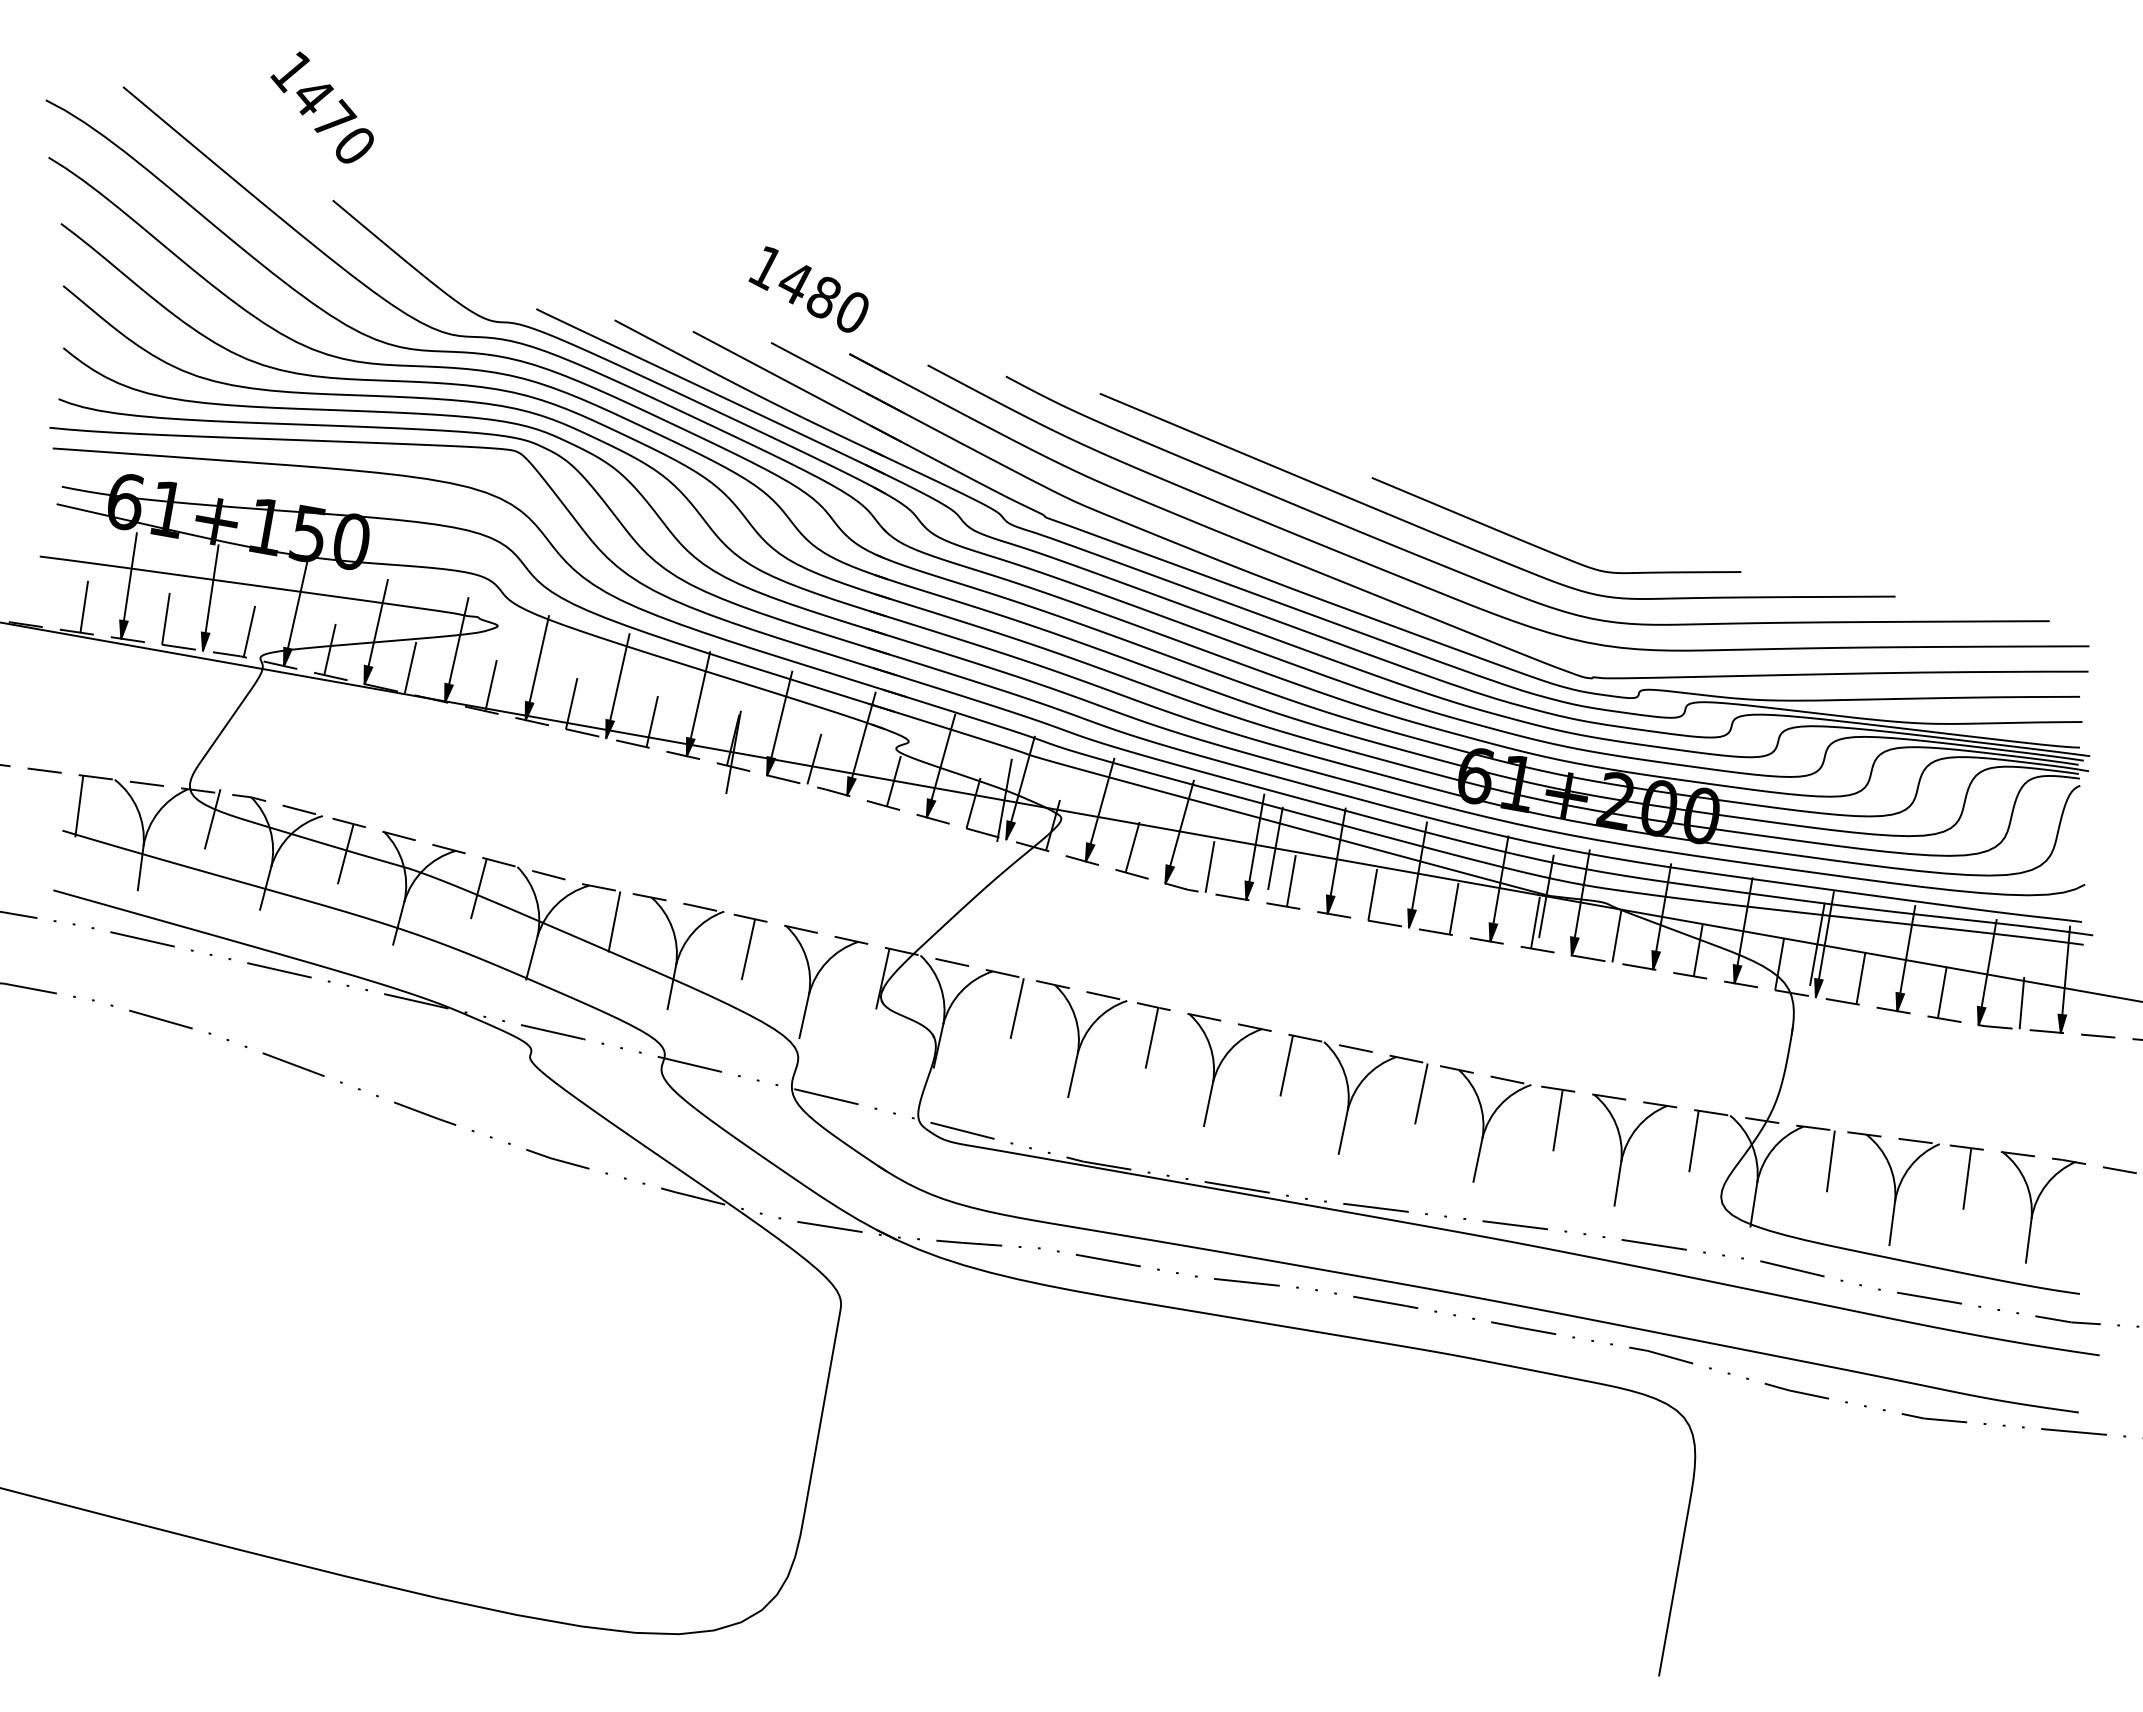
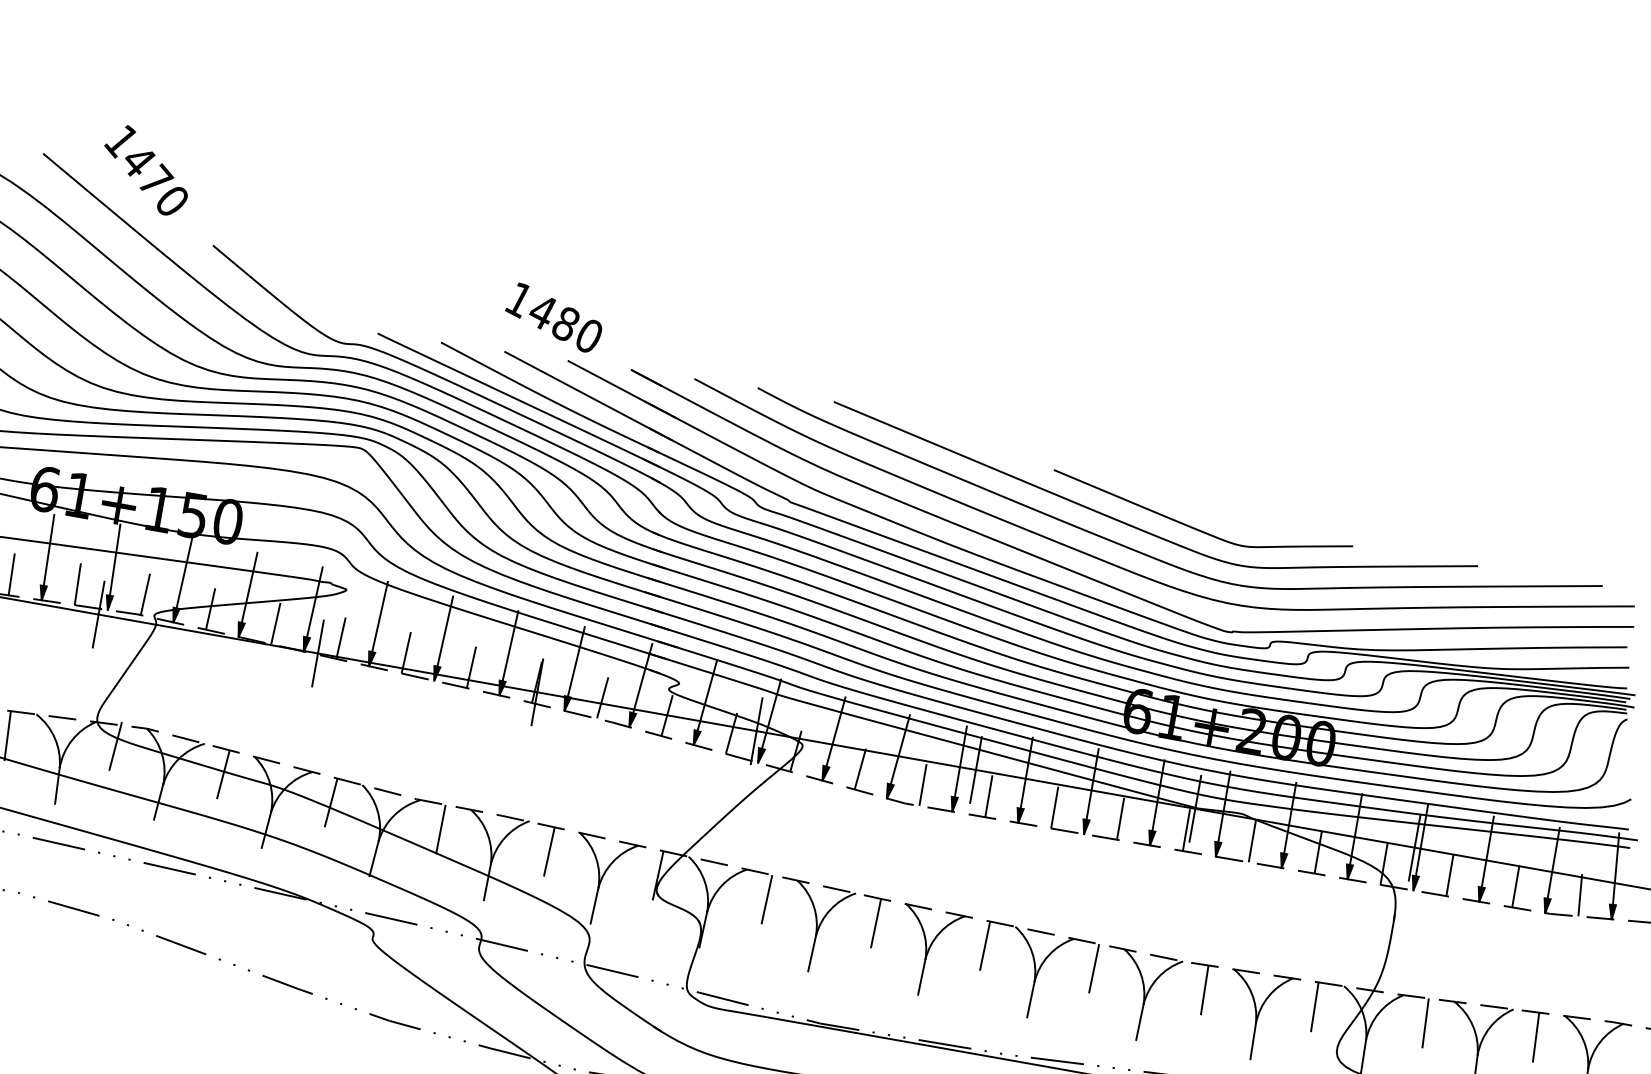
text: (321, 107) -> (145, 170), moved
text: (808, 289) -> (553, 317), moved
line: (191, 656) -> (98, 614), added
line: (462, 704) -> (317, 653), added

